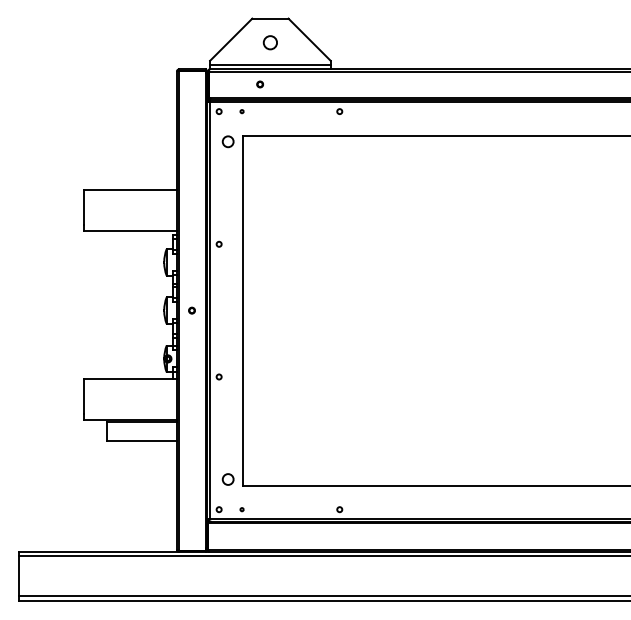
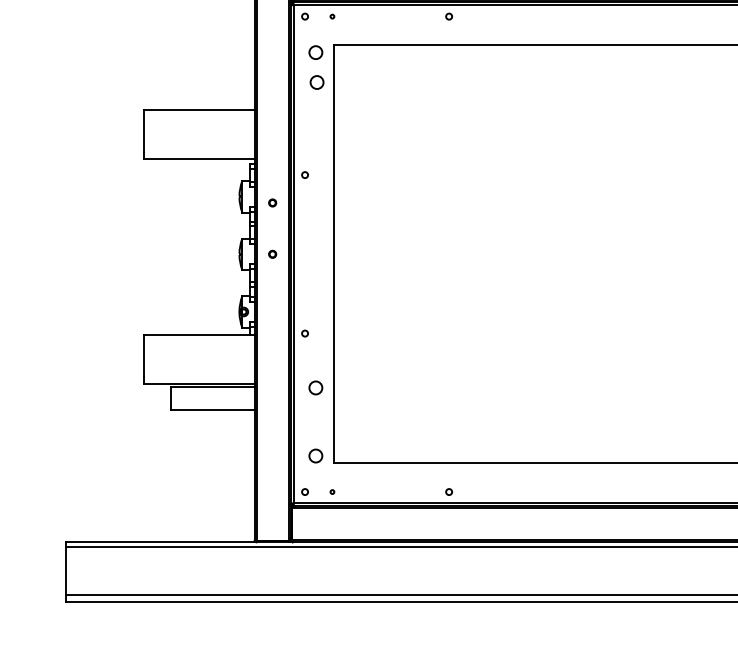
circle: (228, 166) -> (316, 82), added
part: (191, 267) -> (272, 202), added
circle: (227, 422) -> (315, 387), added

